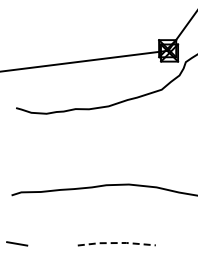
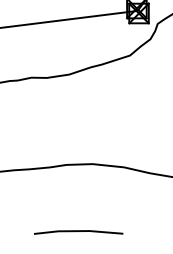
line: (116, 243) -> (78, 231), dashed -> solid

